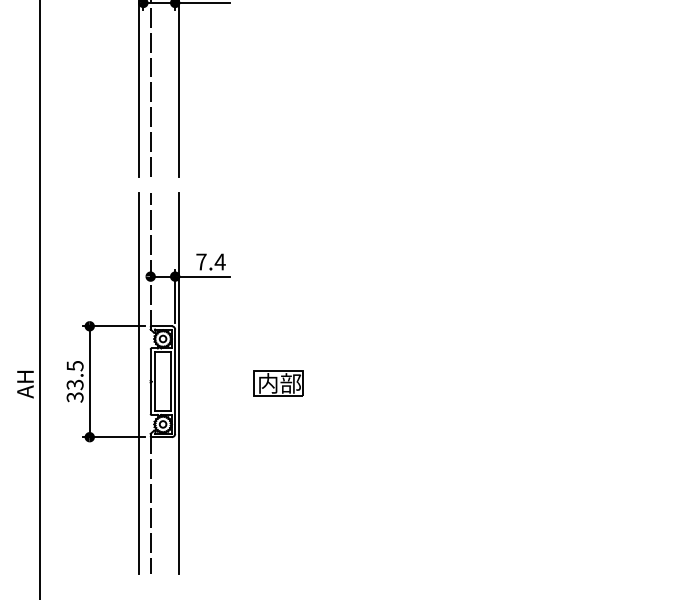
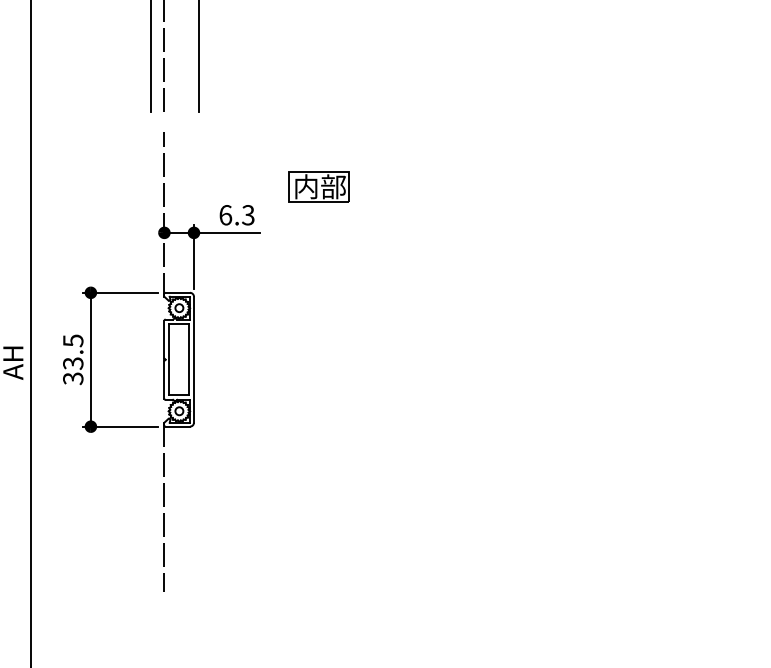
text: (210, 261) -> (236, 214), 7.4 -> 6.3
line: (139, 383) -> (150, 361), removed
line: (179, 383) -> (199, 361), removed
part: (278, 383) -> (318, 186), moved

